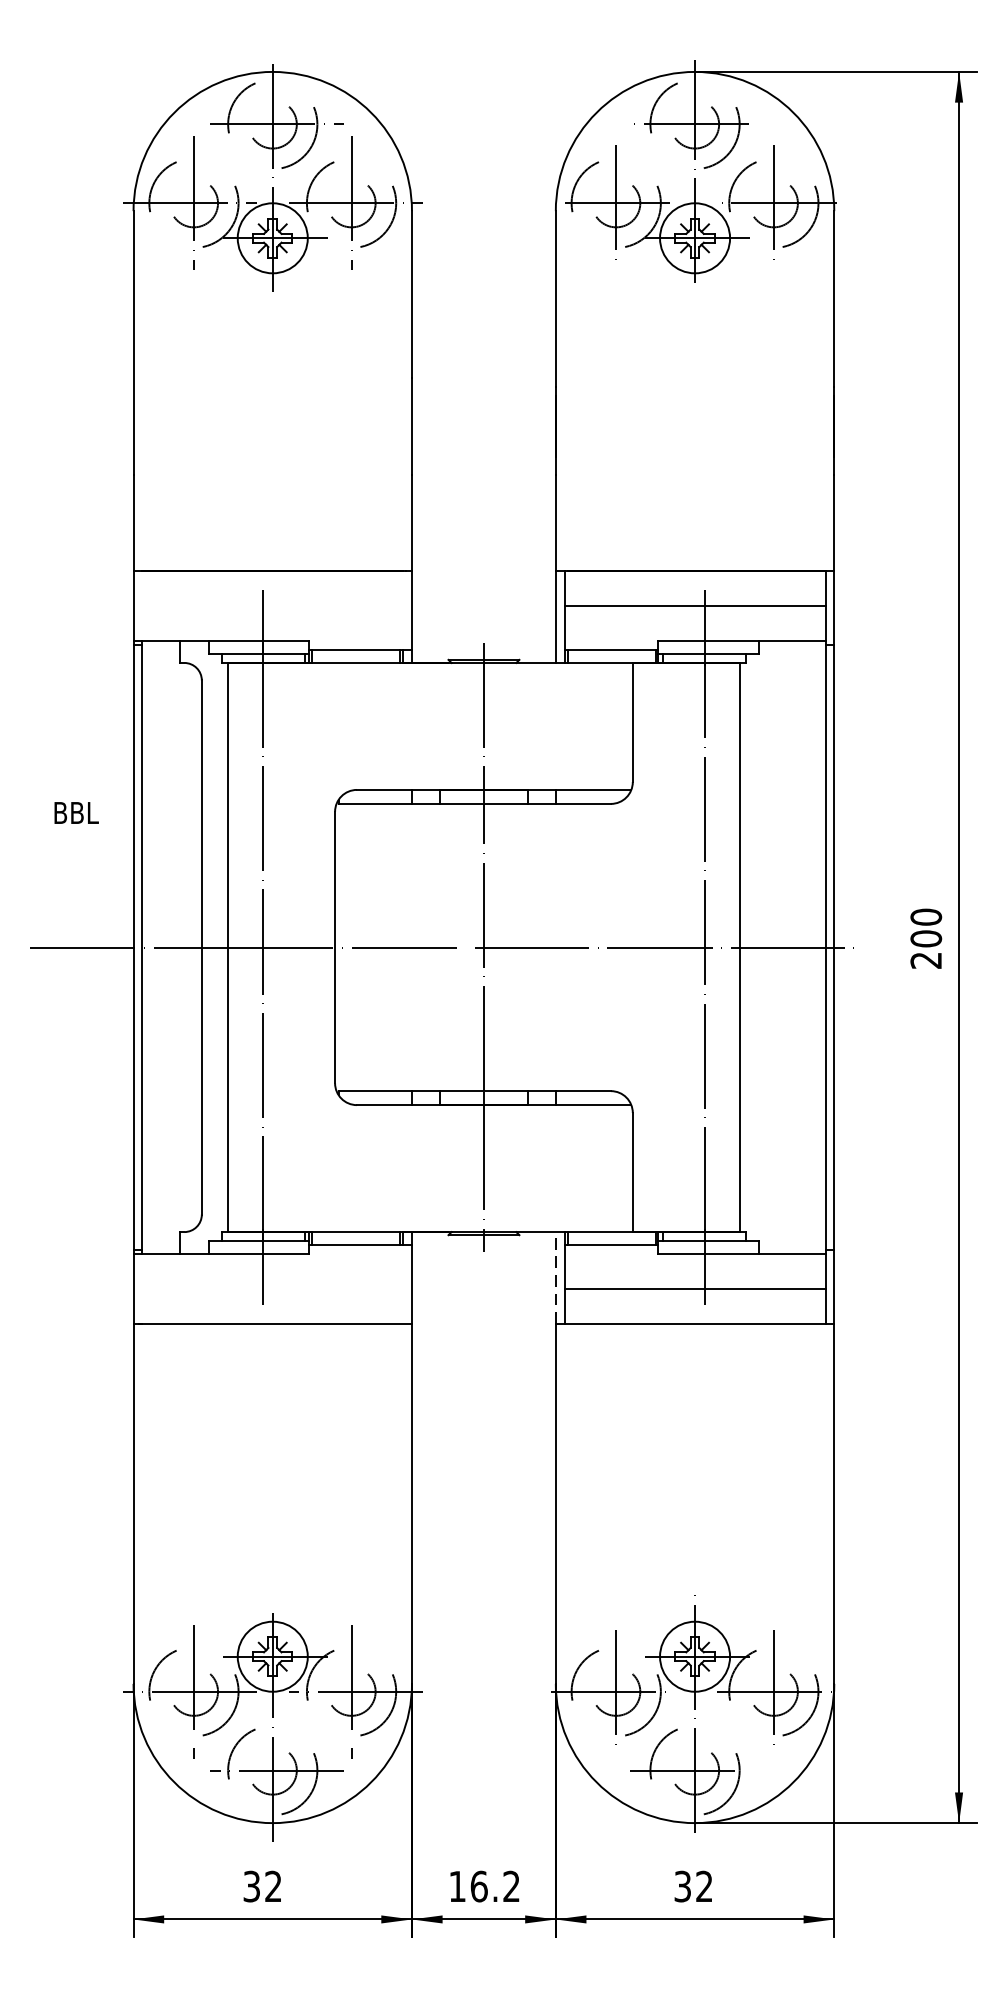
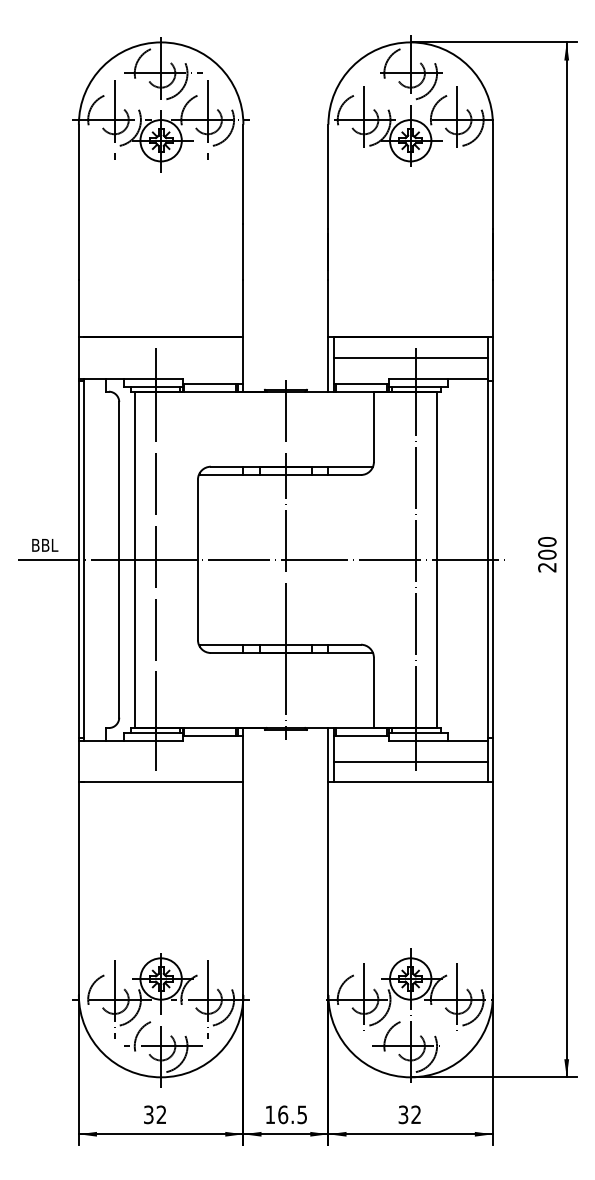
text: (77, 813) -> (45, 545), moved
line: (555, 1276) -> (328, 754), dashed -> solid
text: (510, 1886) -> (301, 1114), 16.2 -> 16.5

